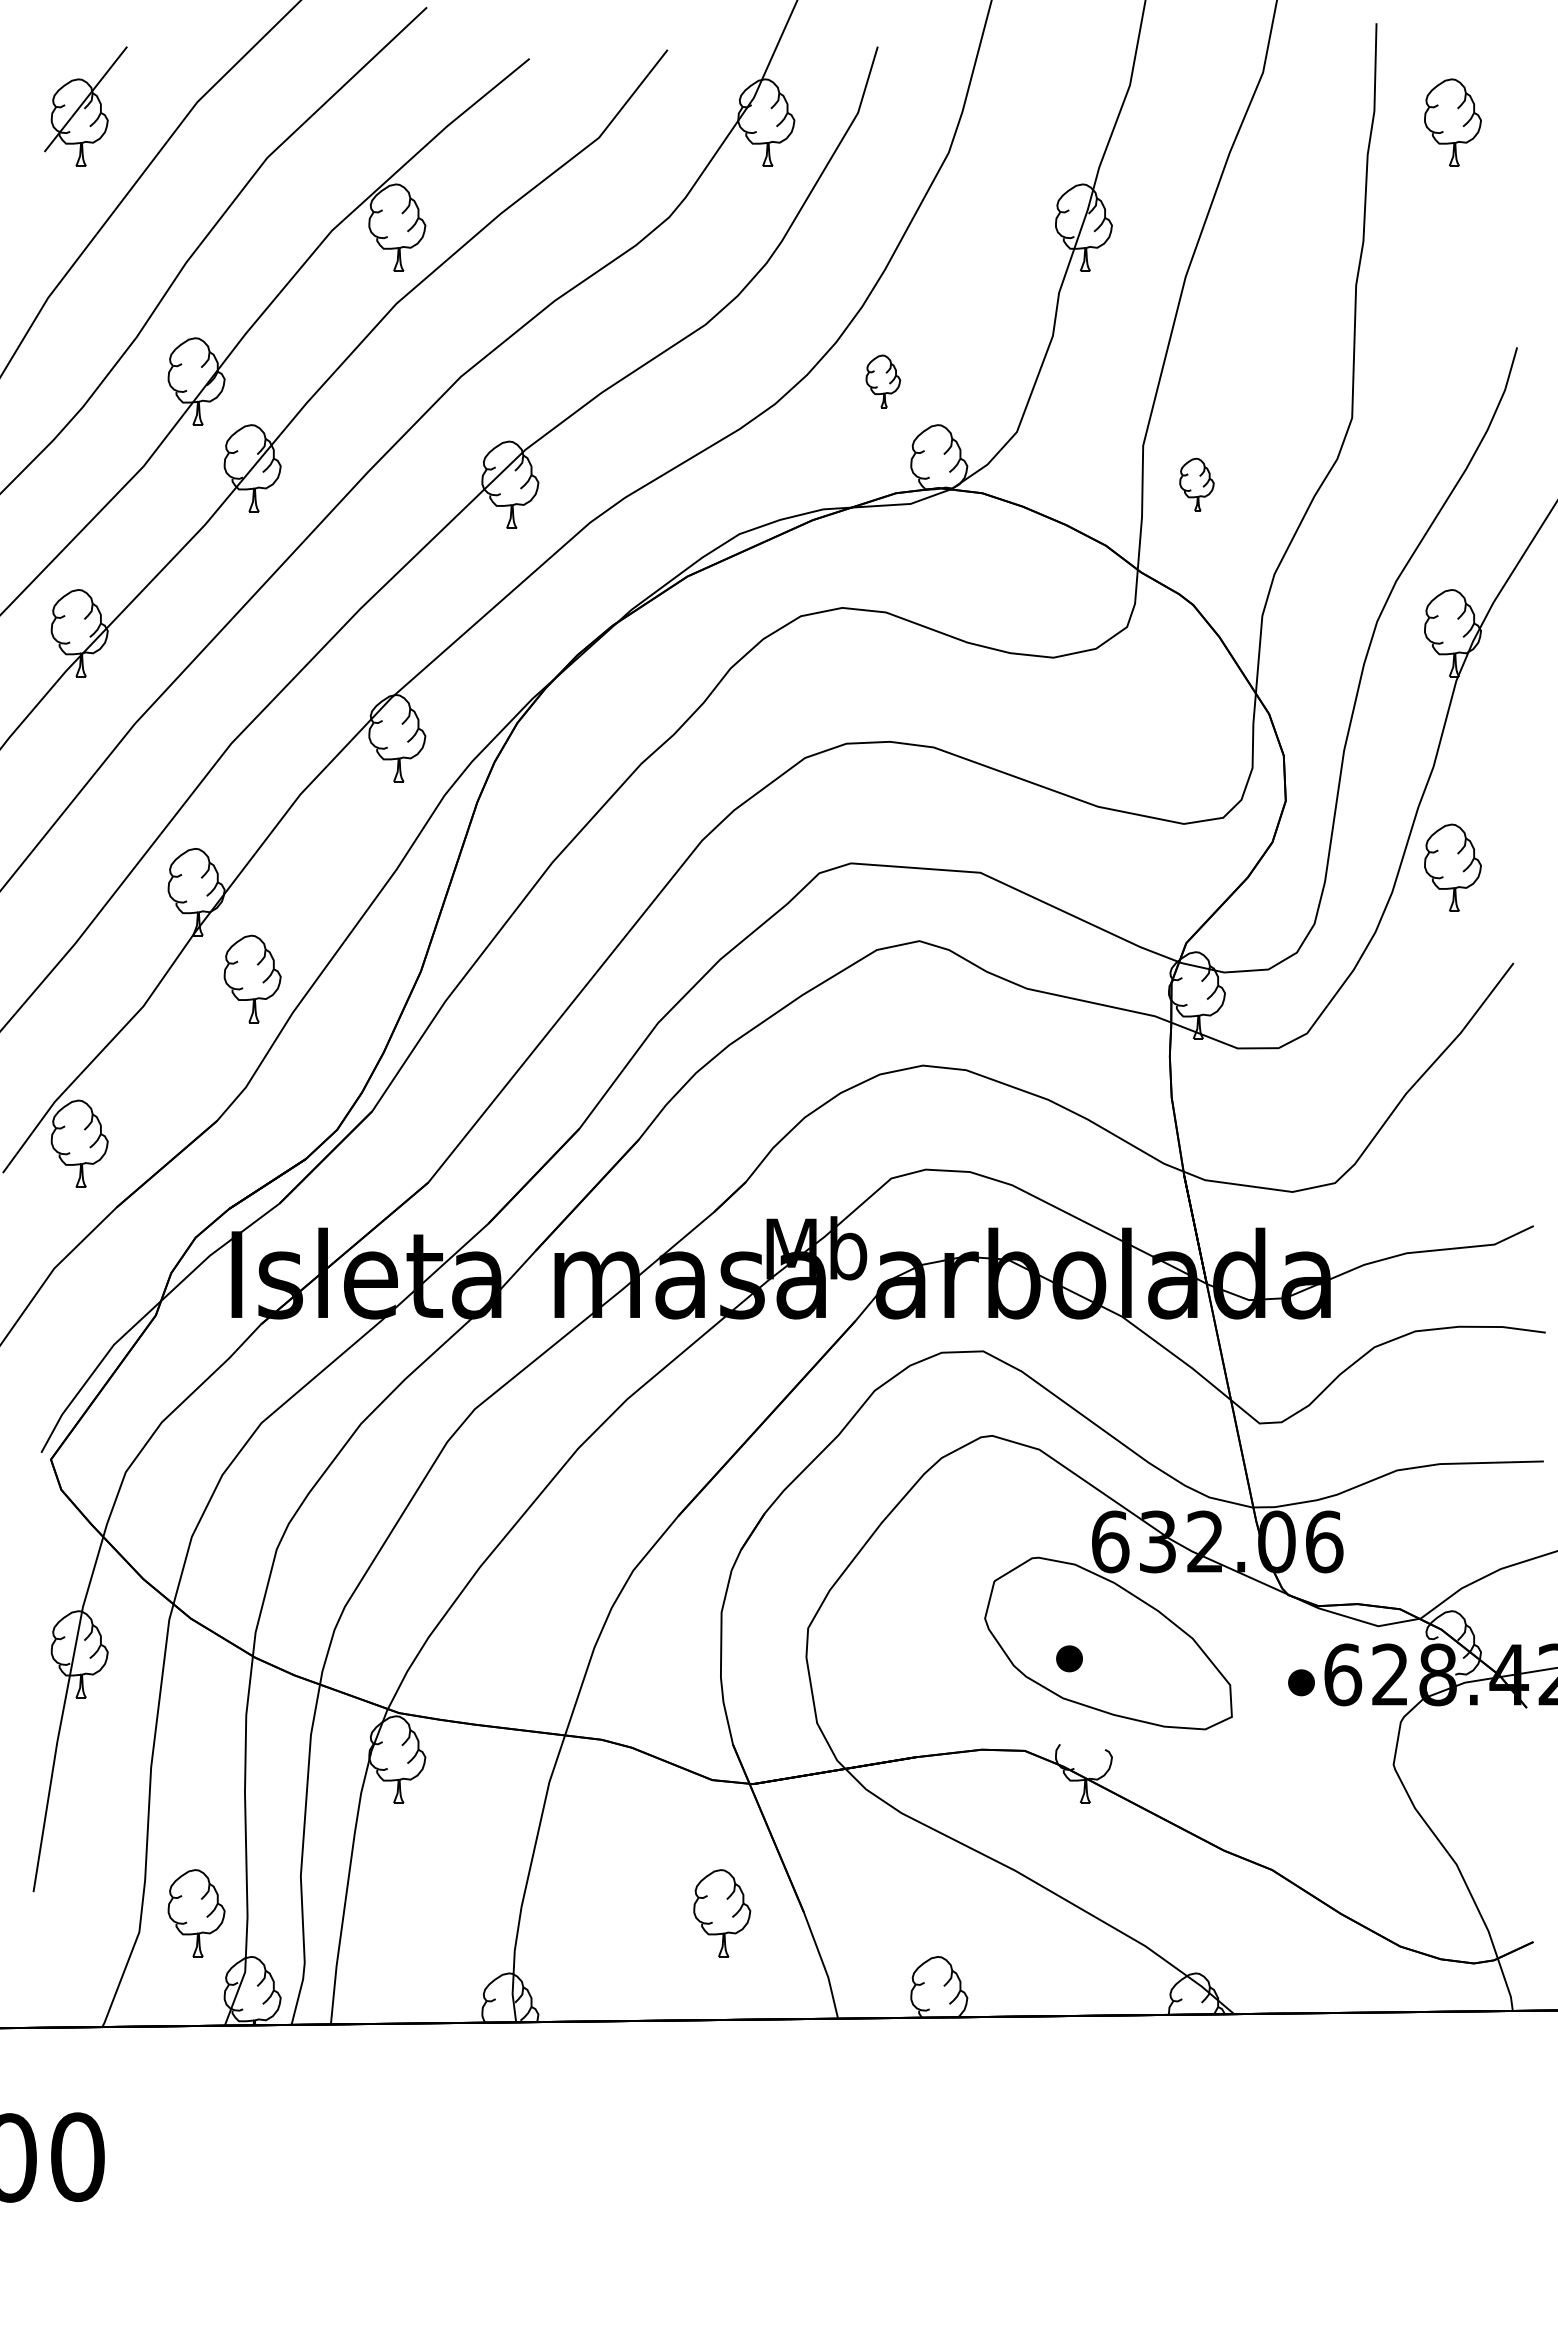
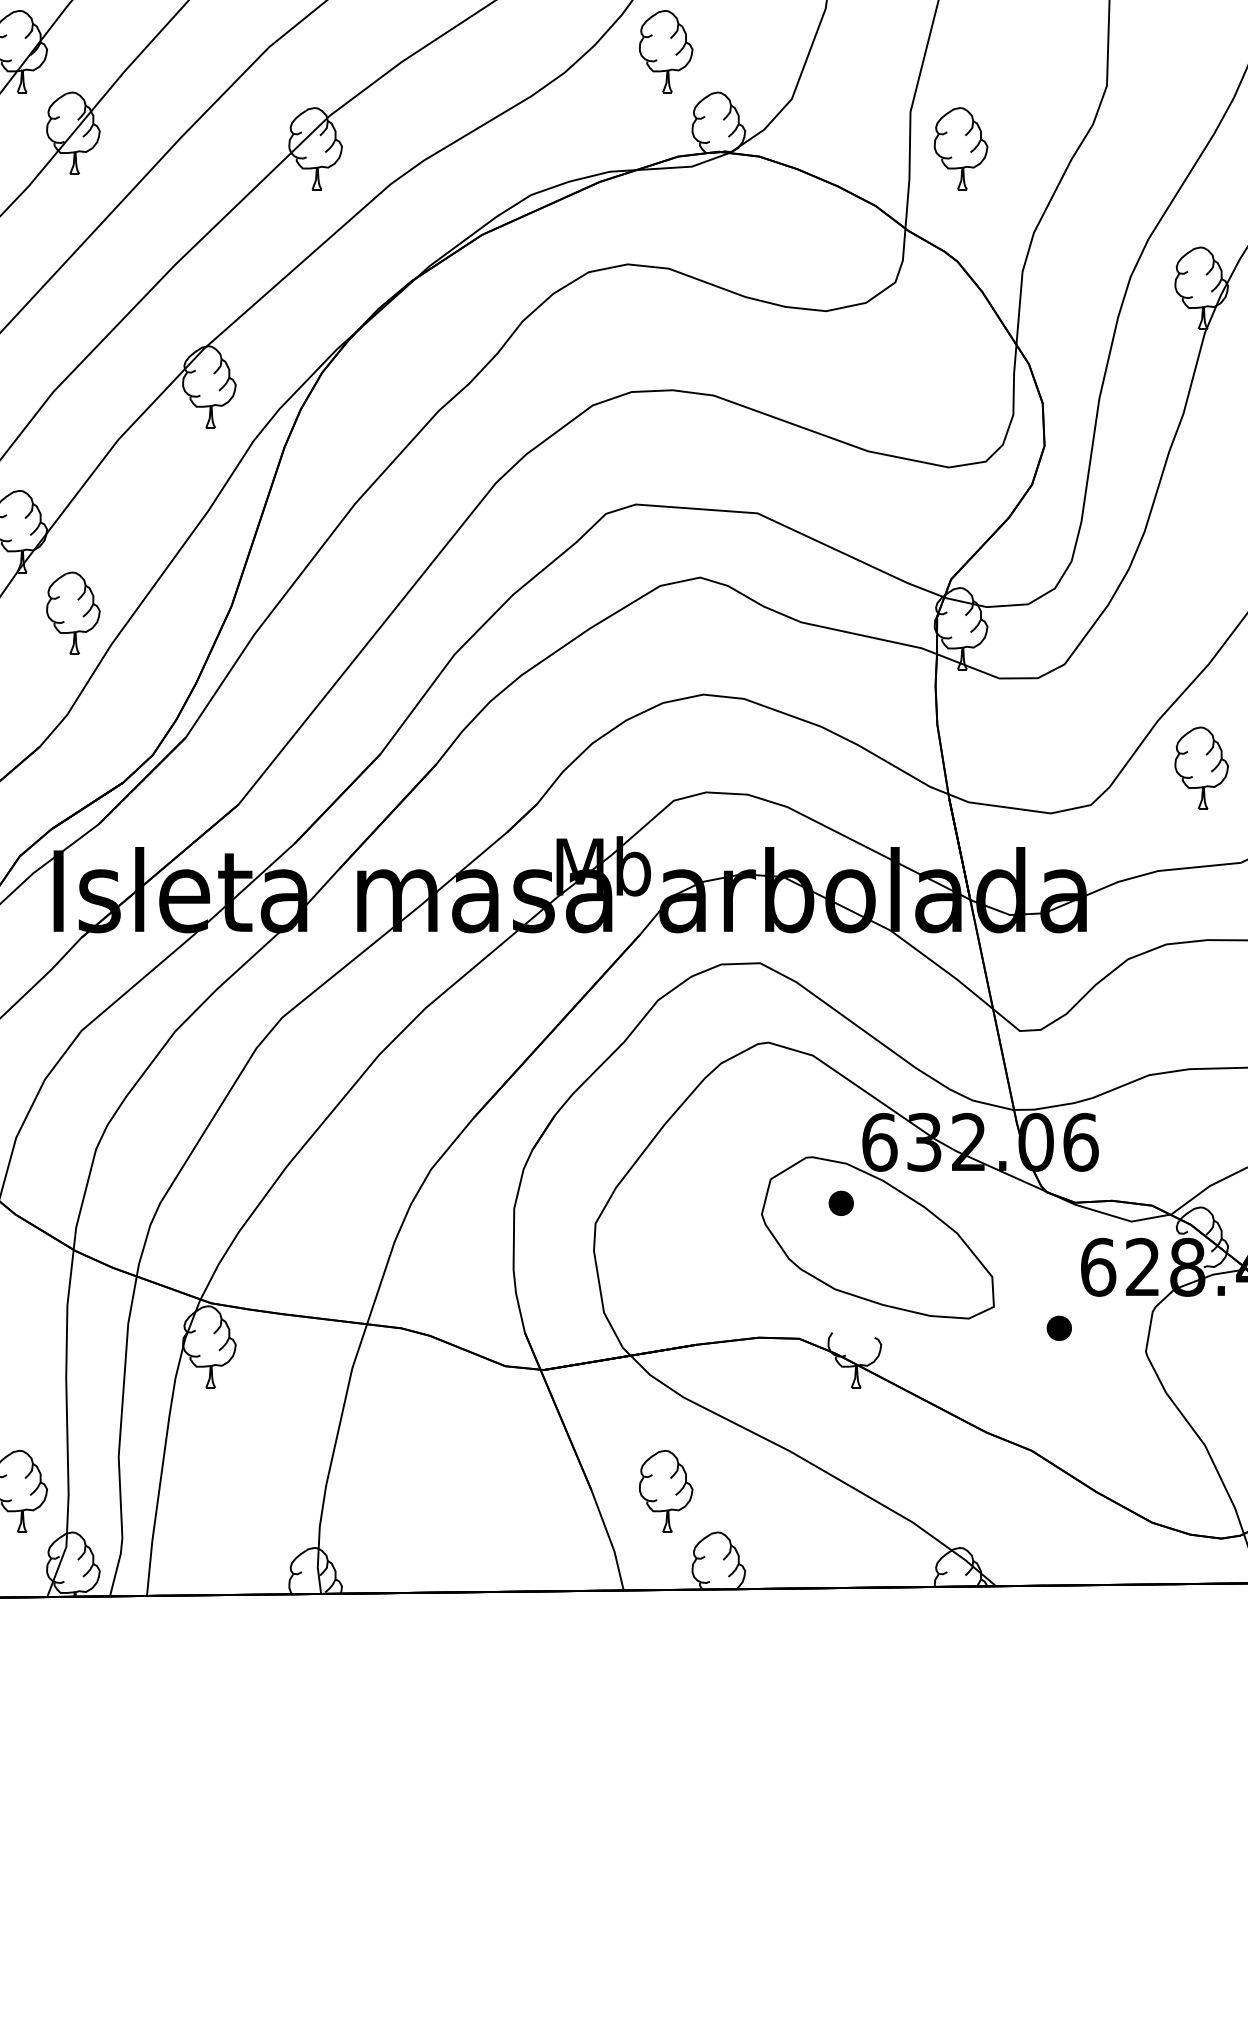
part: (883, 381) -> (666, 51), size x1.67
part: (1196, 484) -> (960, 148), size x1.67
part: (1452, 867) -> (1201, 767), moved
part: (1069, 1658) -> (841, 1203), moved
part: (1301, 1682) -> (1059, 1328), moved
part: (722, 1913) -> (666, 1491), moved

